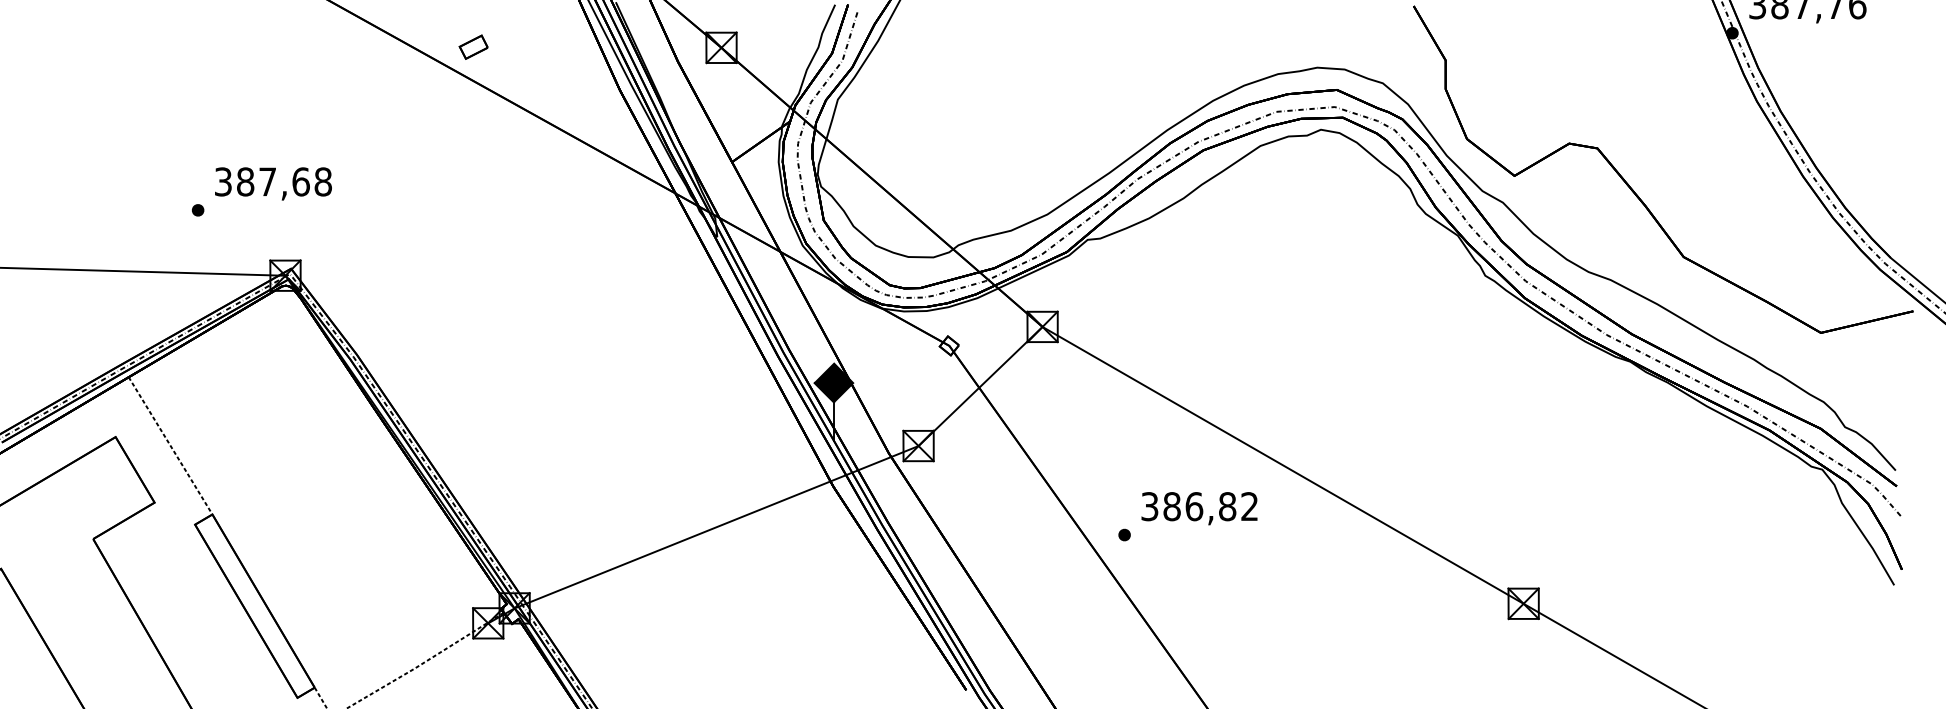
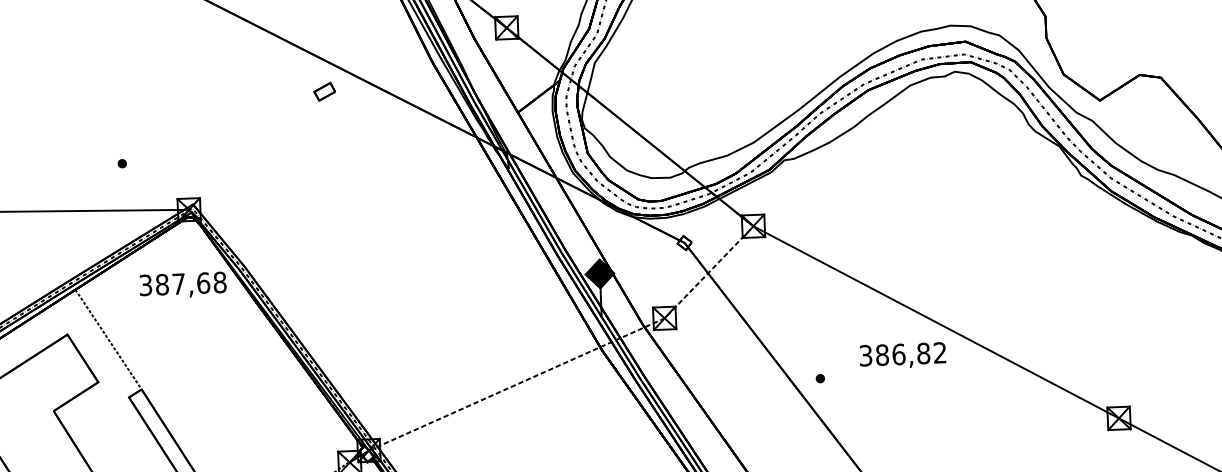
part: (473, 46) -> (324, 91), moved
text: (273, 183) -> (183, 285), moved
line: (797, 494) -> (576, 357), solid -> dashed
text: (1199, 508) -> (902, 355), moved

